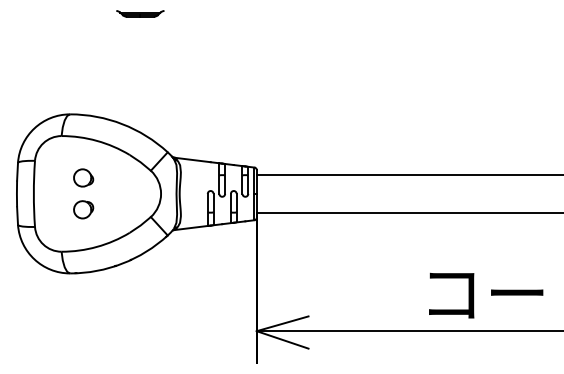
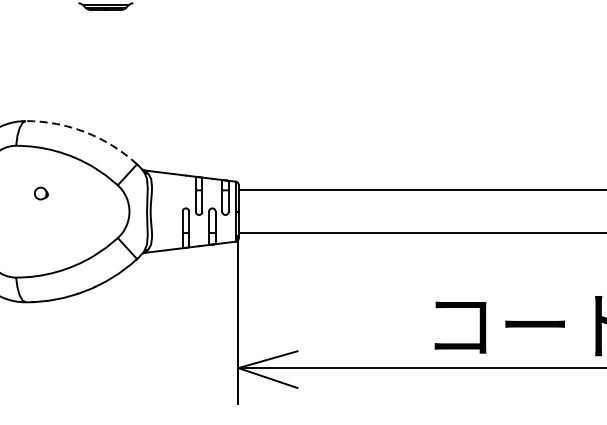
arc: (122, 124) -> (85, 132), solid -> dashed
part: (83, 177) -> (41, 193), size x0.6
part: (83, 209) -> (41, 229), removed

